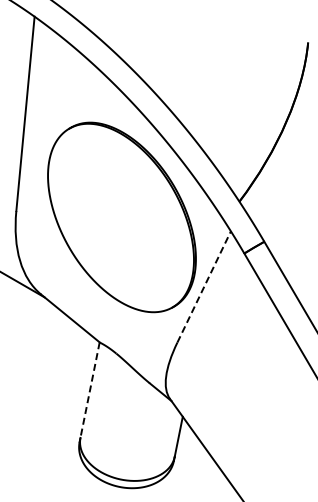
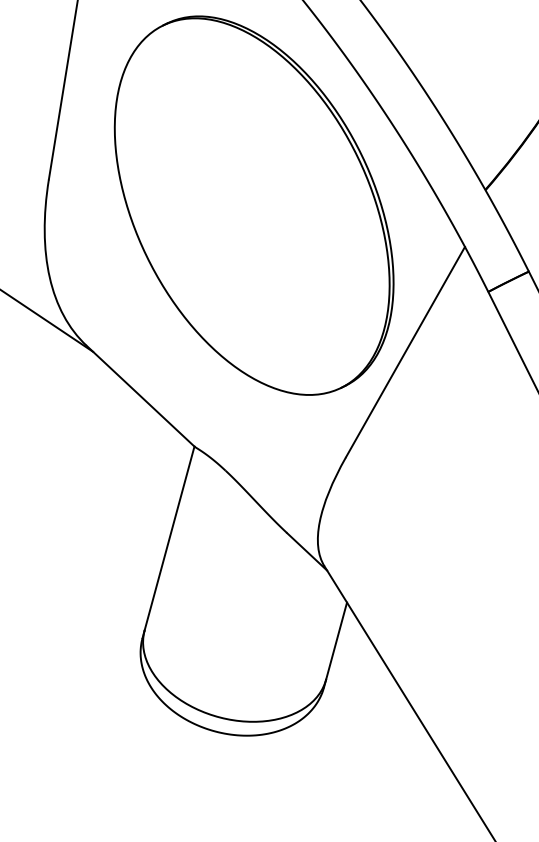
line: (204, 286) -> (406, 351), dashed -> solid
line: (90, 390) -> (170, 539), dashed -> solid

